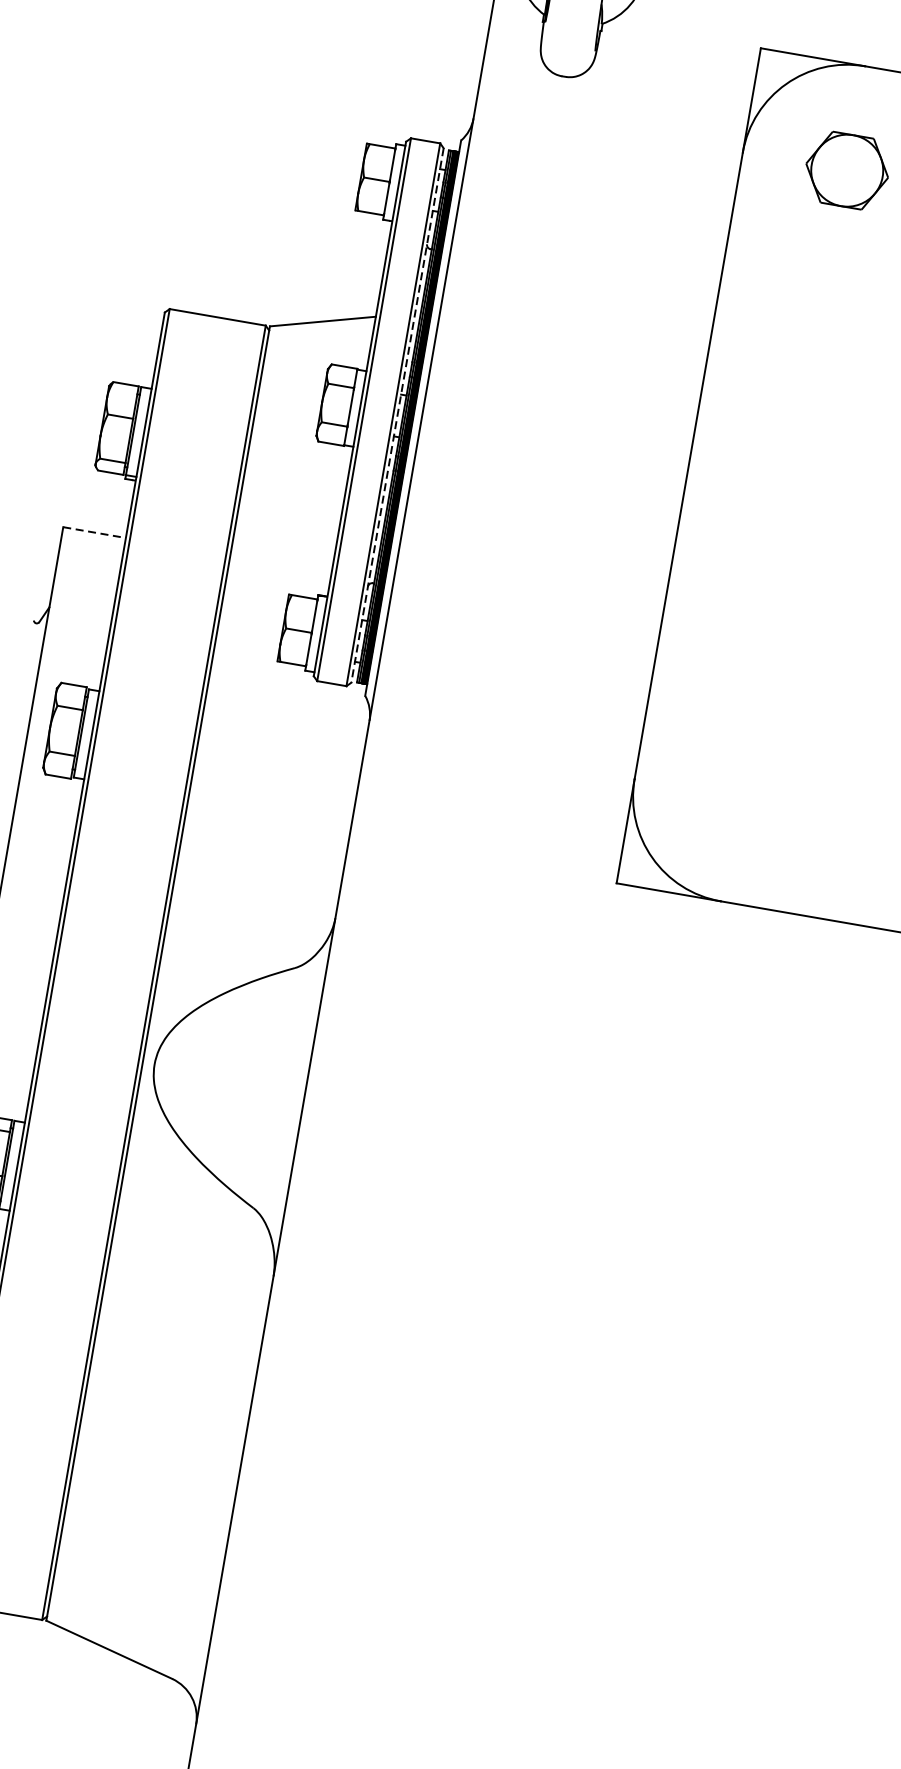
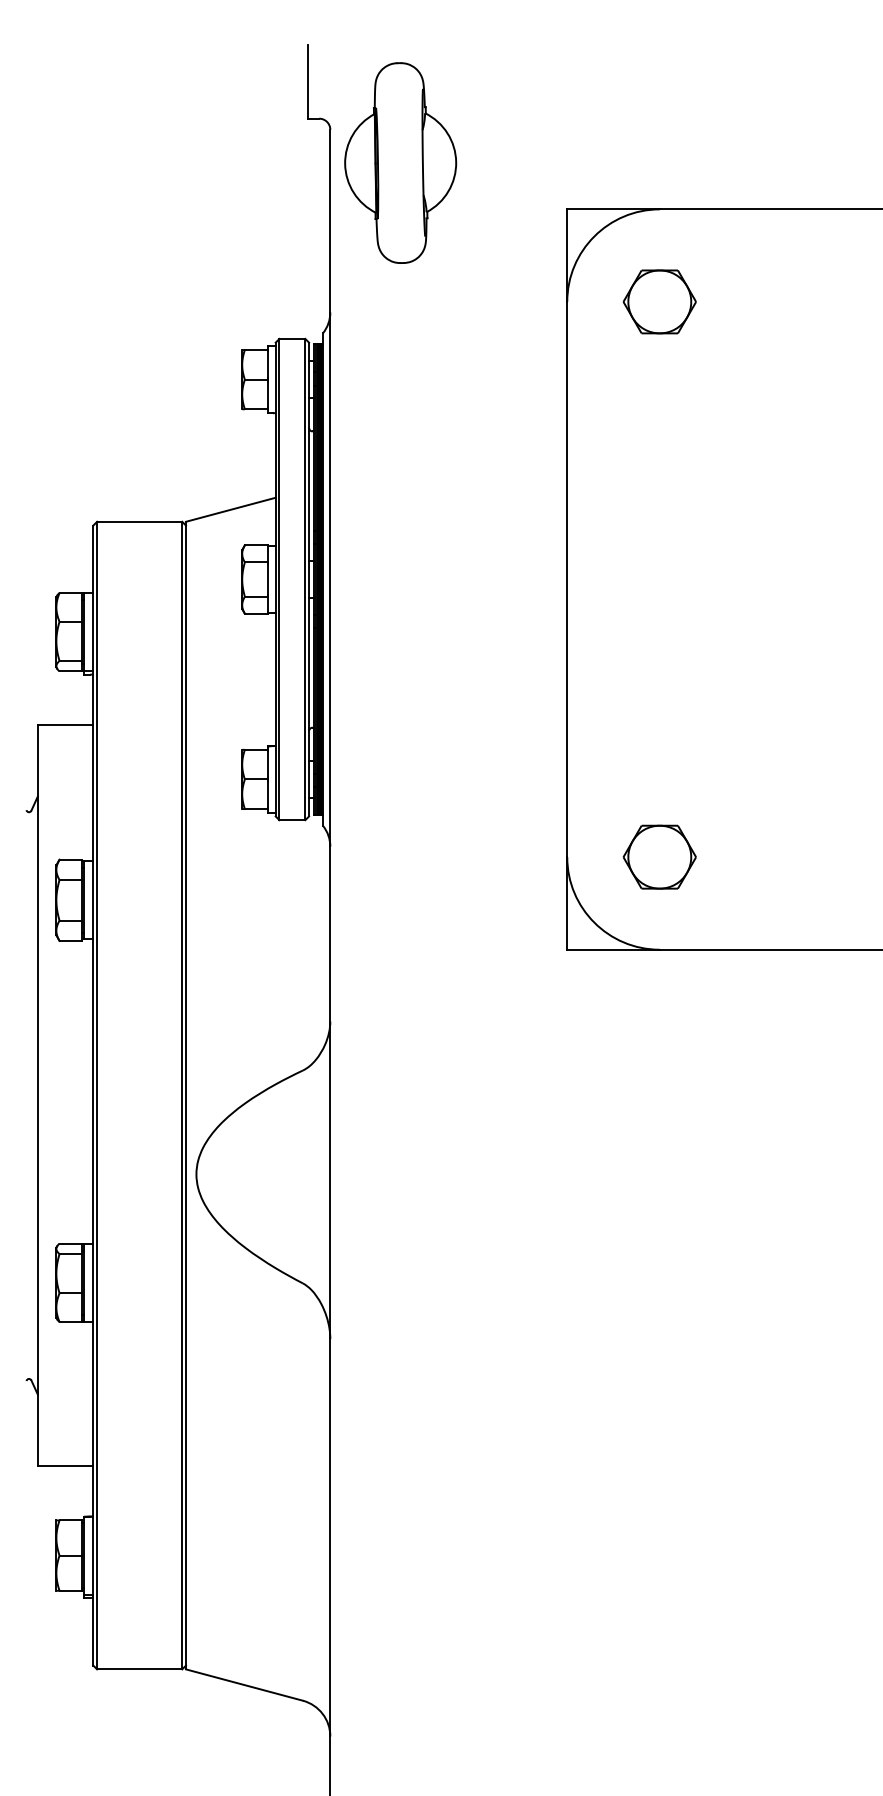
line: (398, 415) -> (309, 579), dashed -> solid
line: (94, 532) -> (65, 725), dashed -> solid
part: (738, 796) -> (659, 856), added

